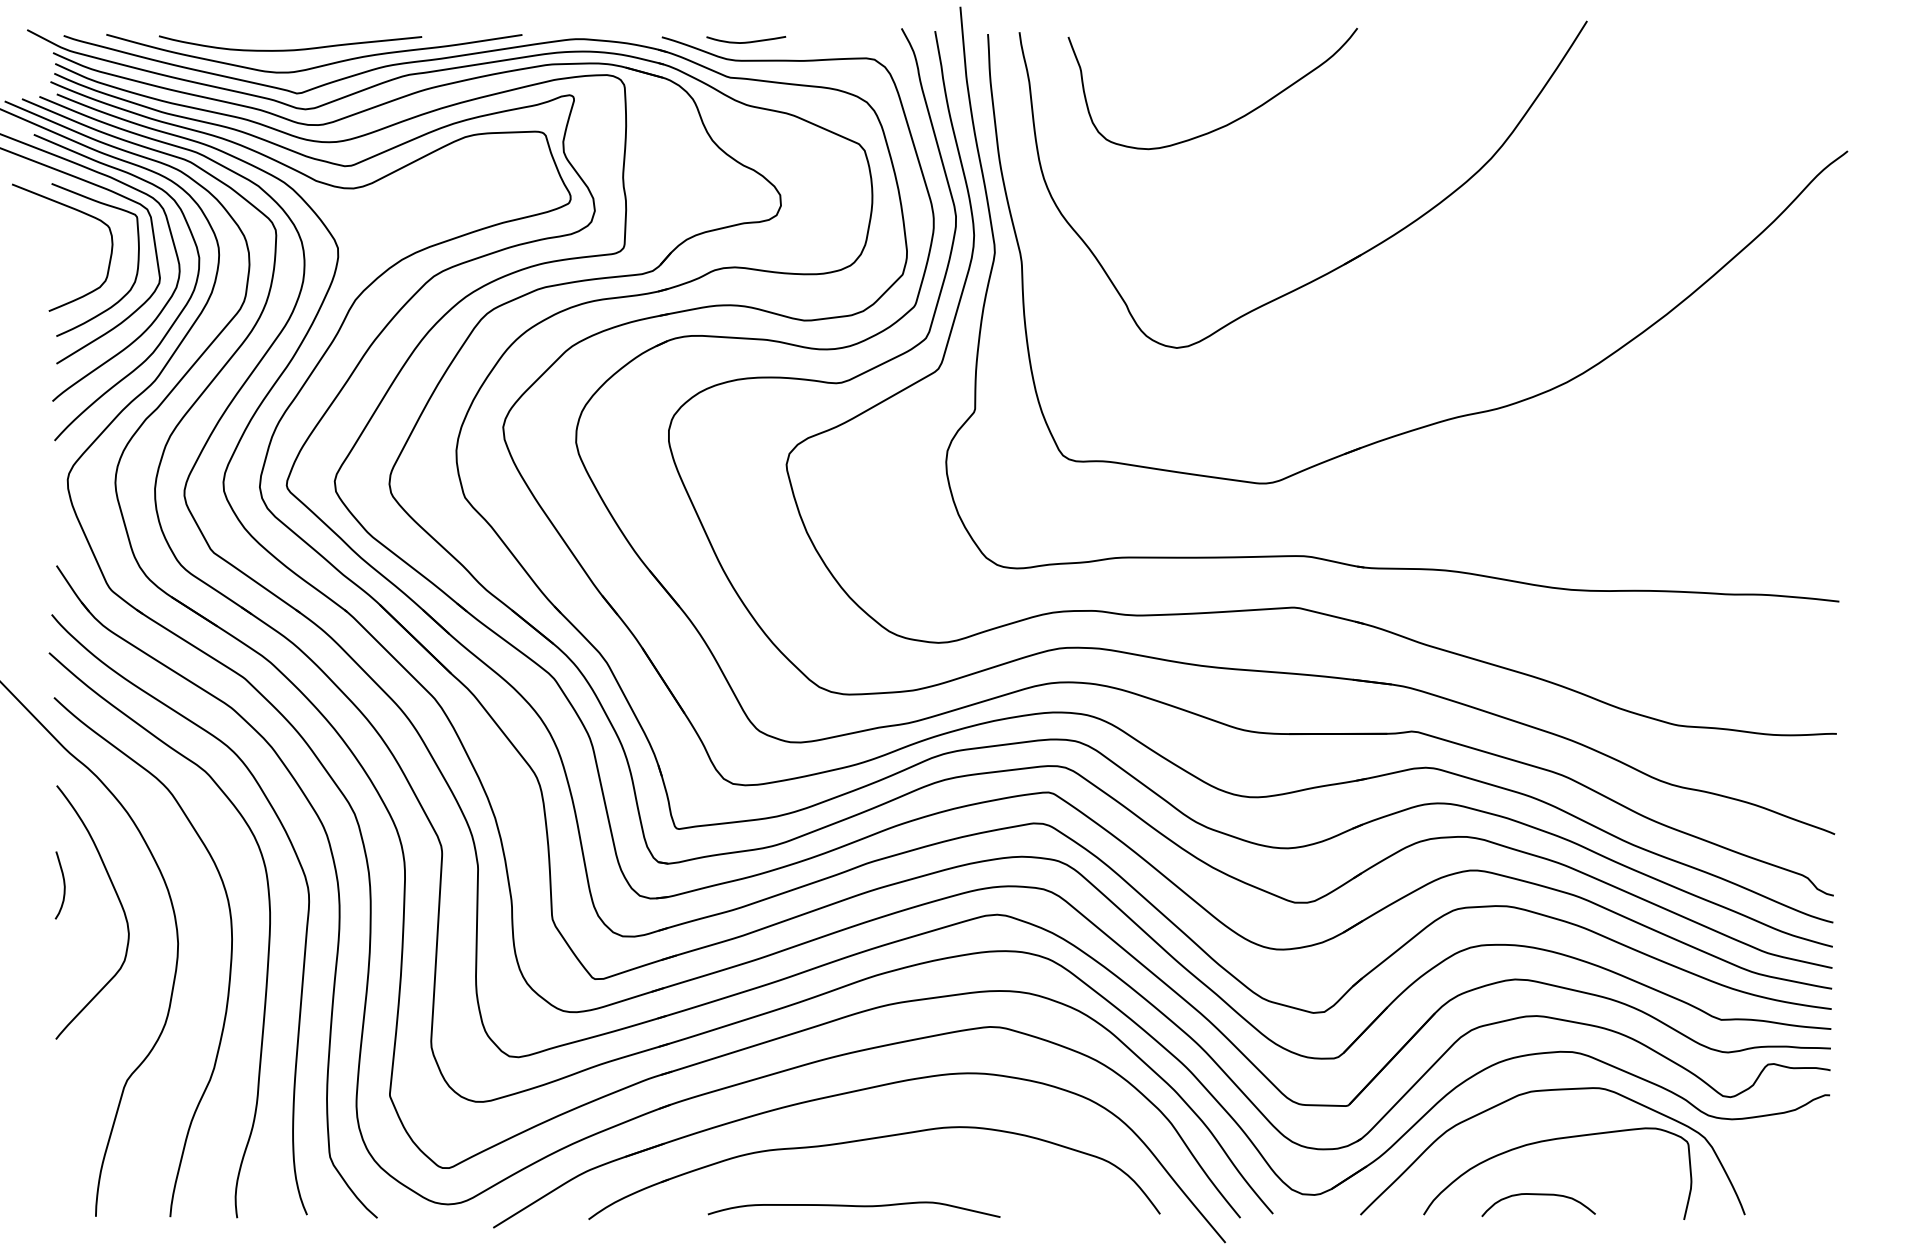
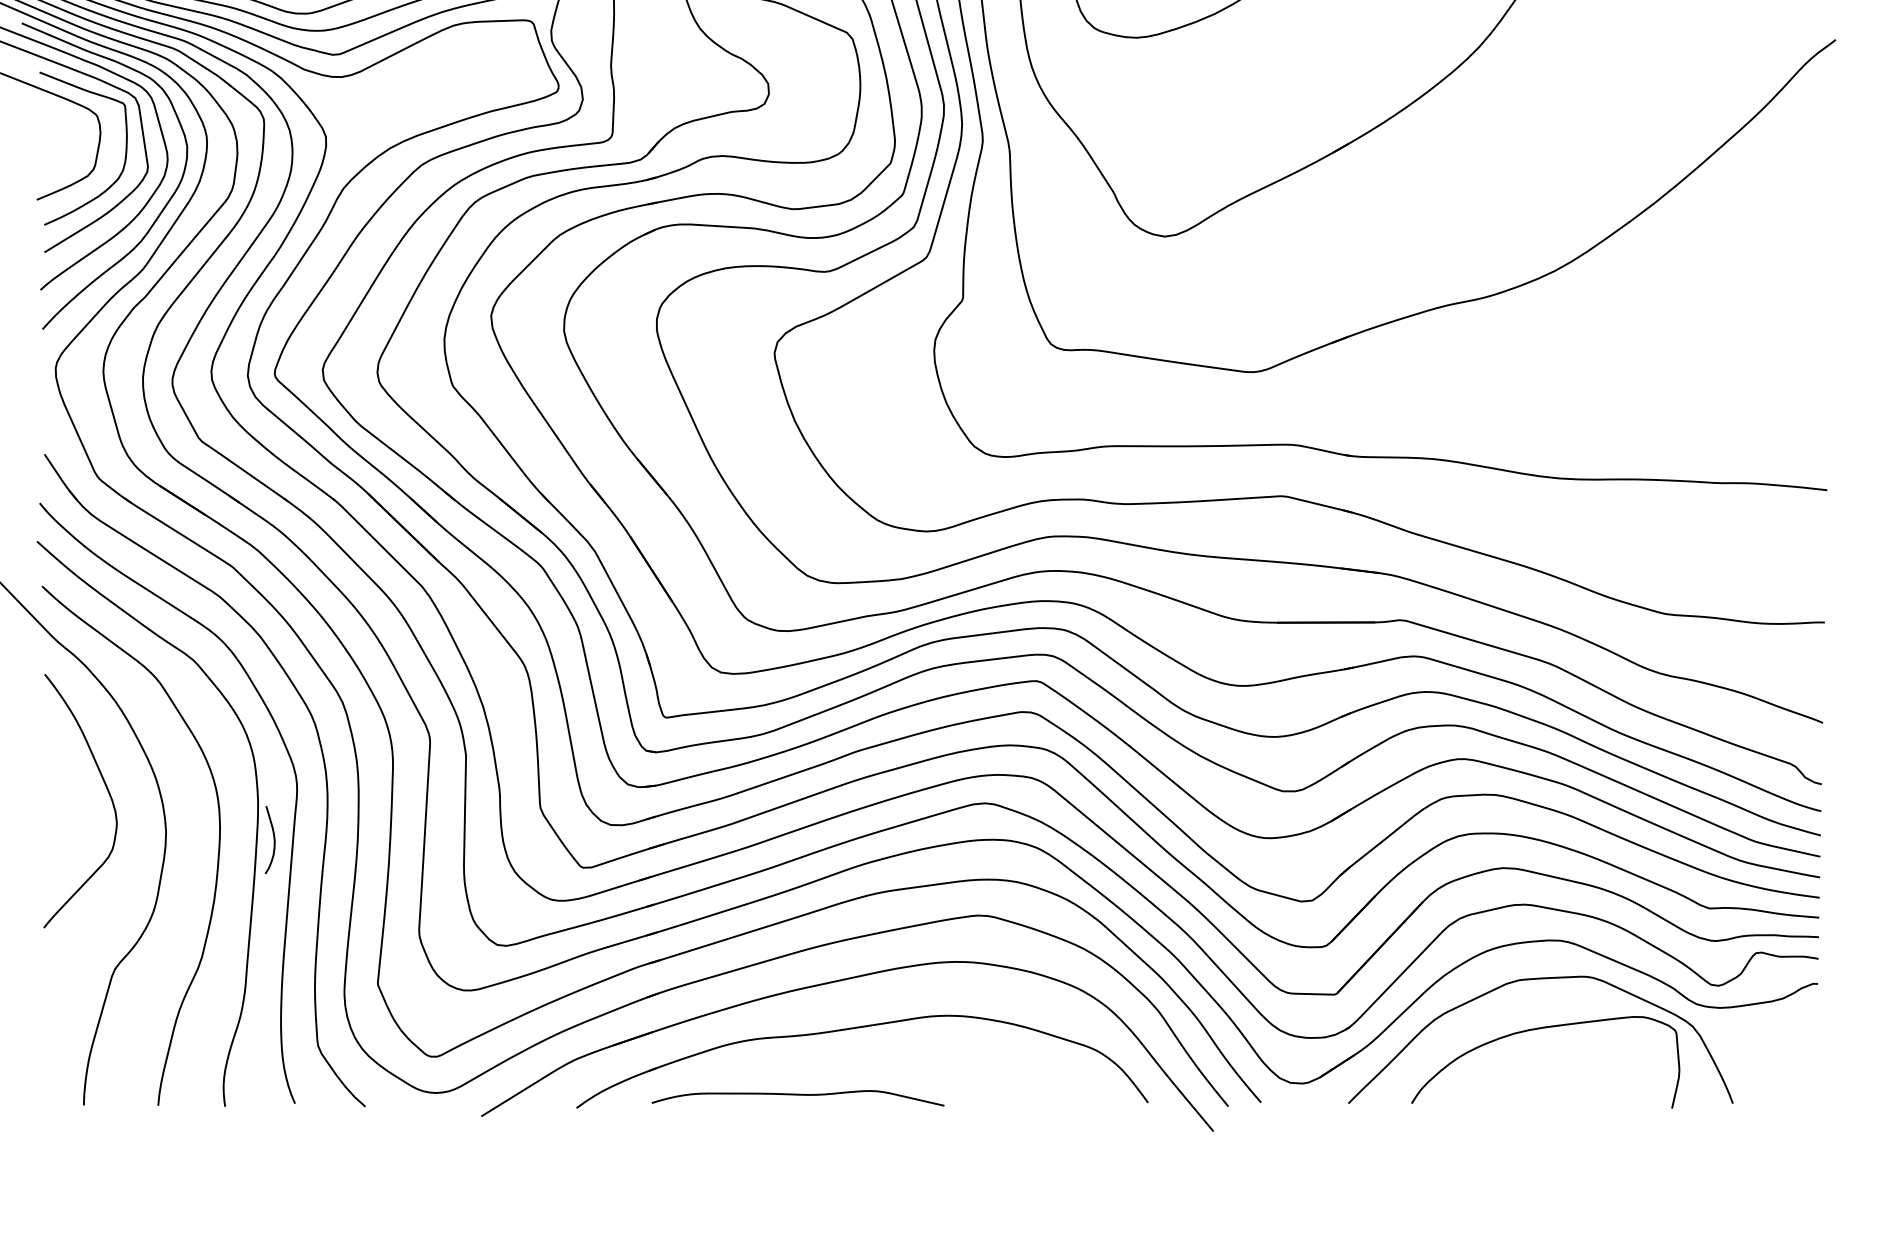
curve: (63, 885) -> (273, 840), moved
curve: (1538, 1195) -> (1526, 1084), removed
curve: (853, 1206) -> (797, 1095), moved

